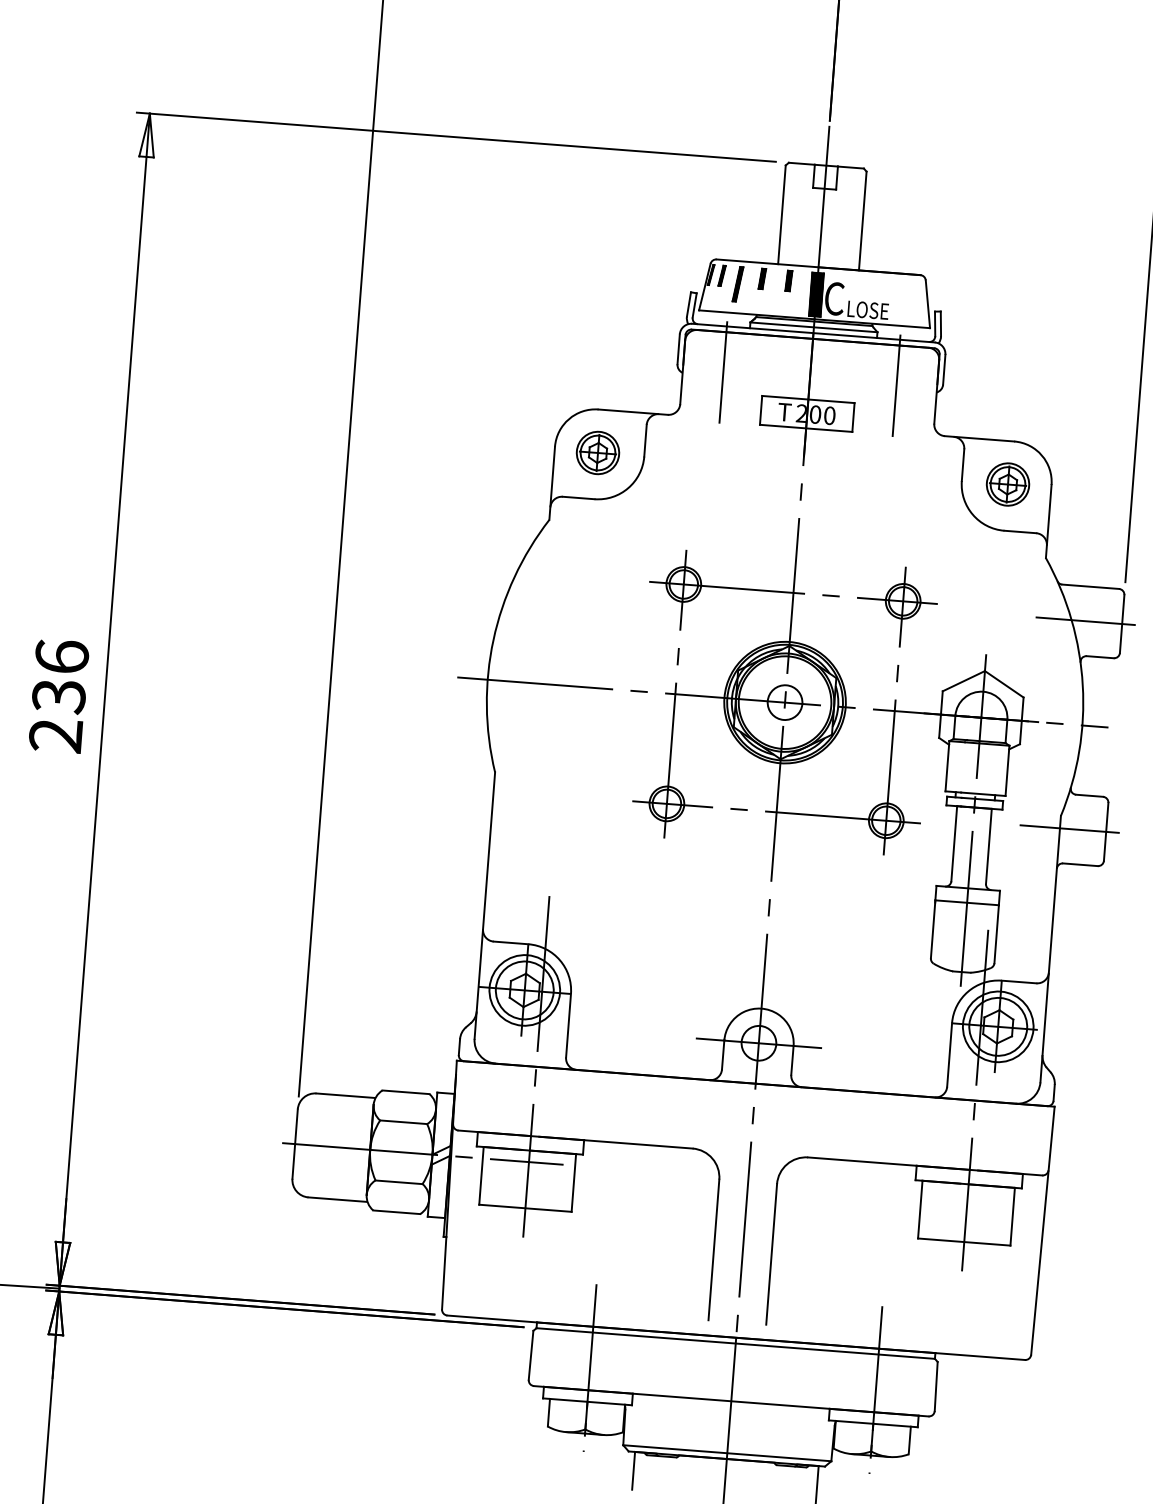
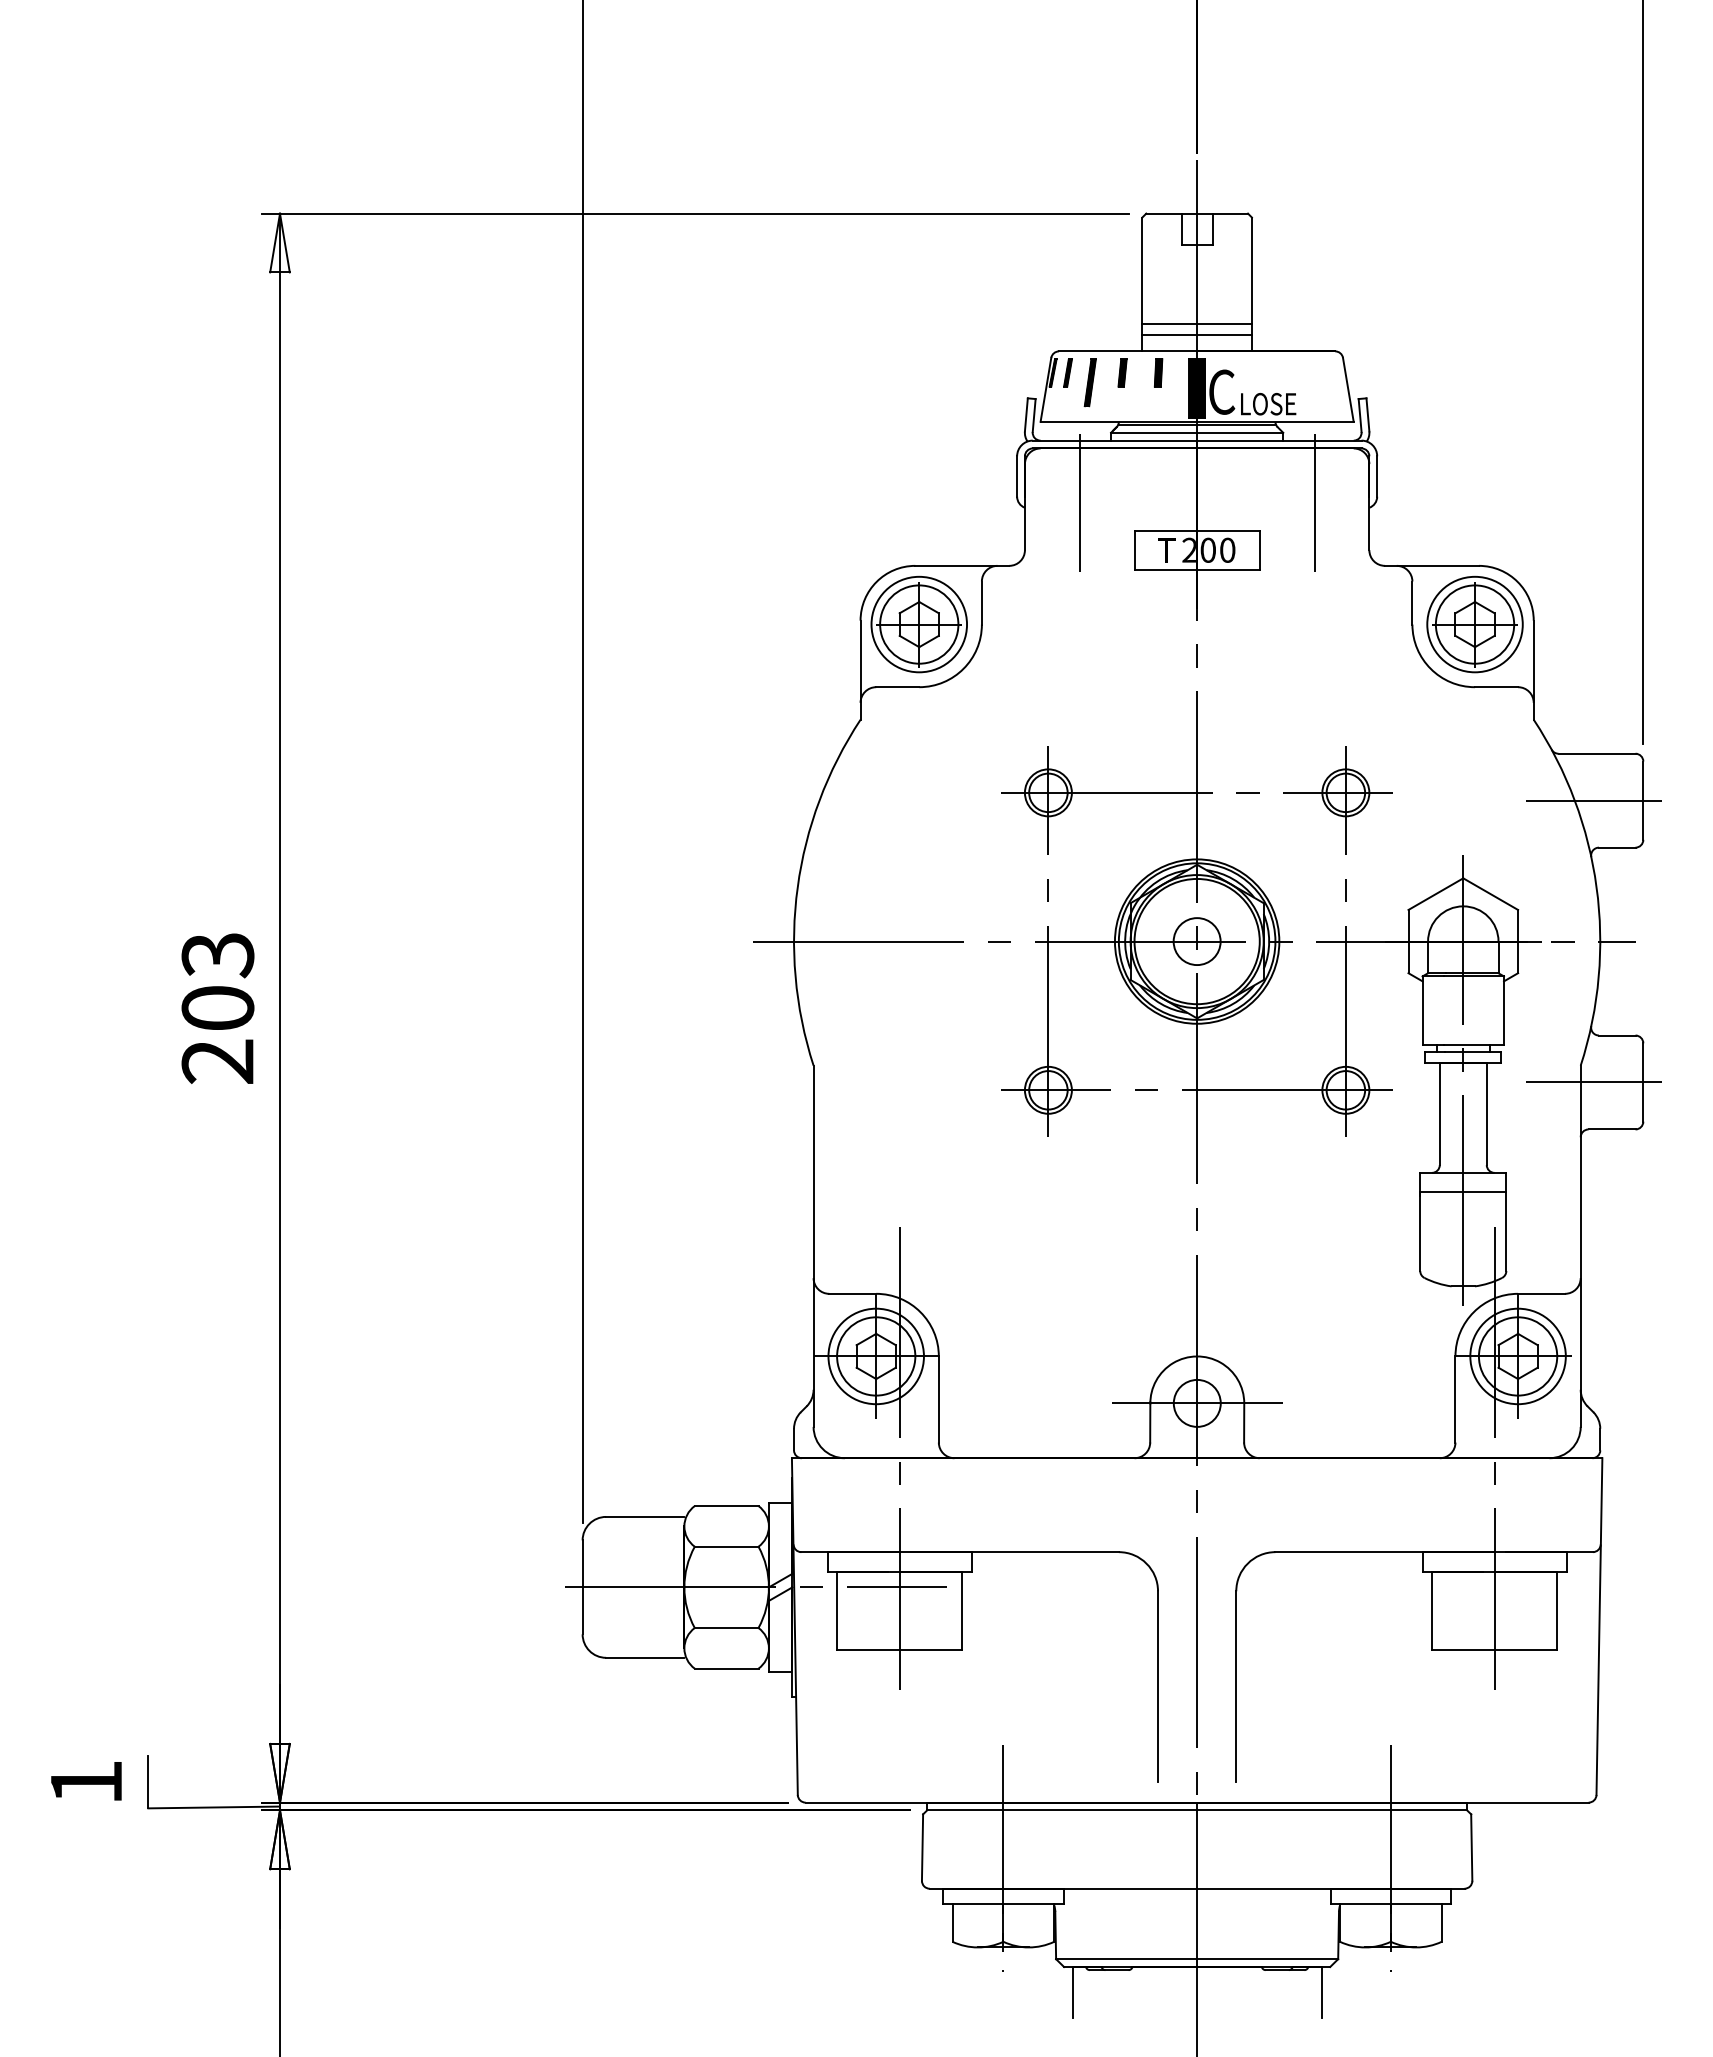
line: (819, 247) -> (1196, 324), added
line: (819, 254) -> (1196, 334), added
part: (597, 452) -> (918, 624), size x1.67
part: (1007, 484) -> (1474, 624), size x1.67
text: (60, 676) -> (217, 981), 236 -> 203

